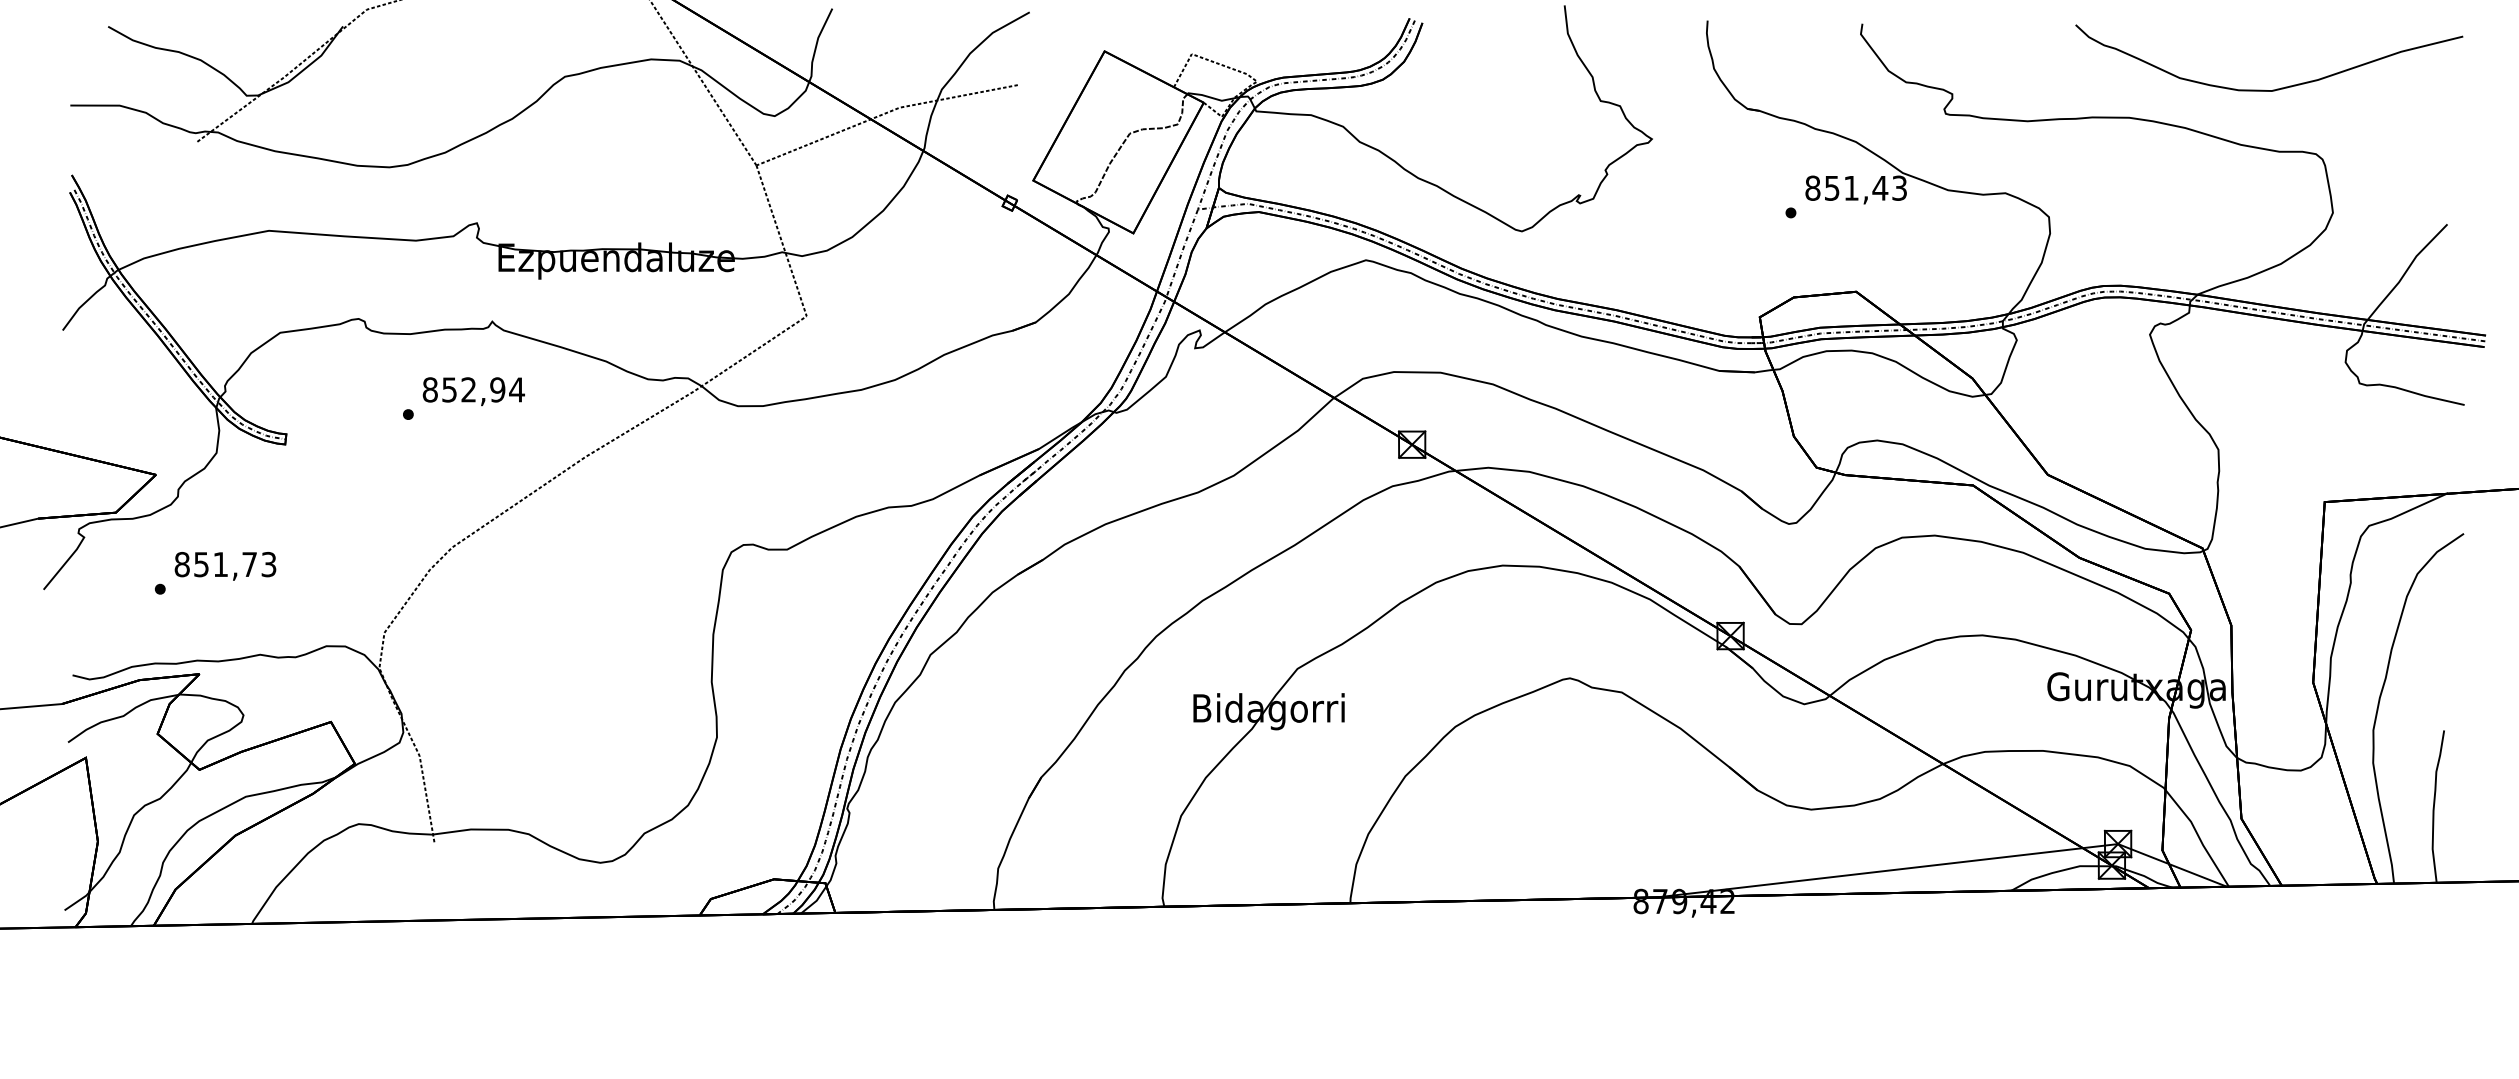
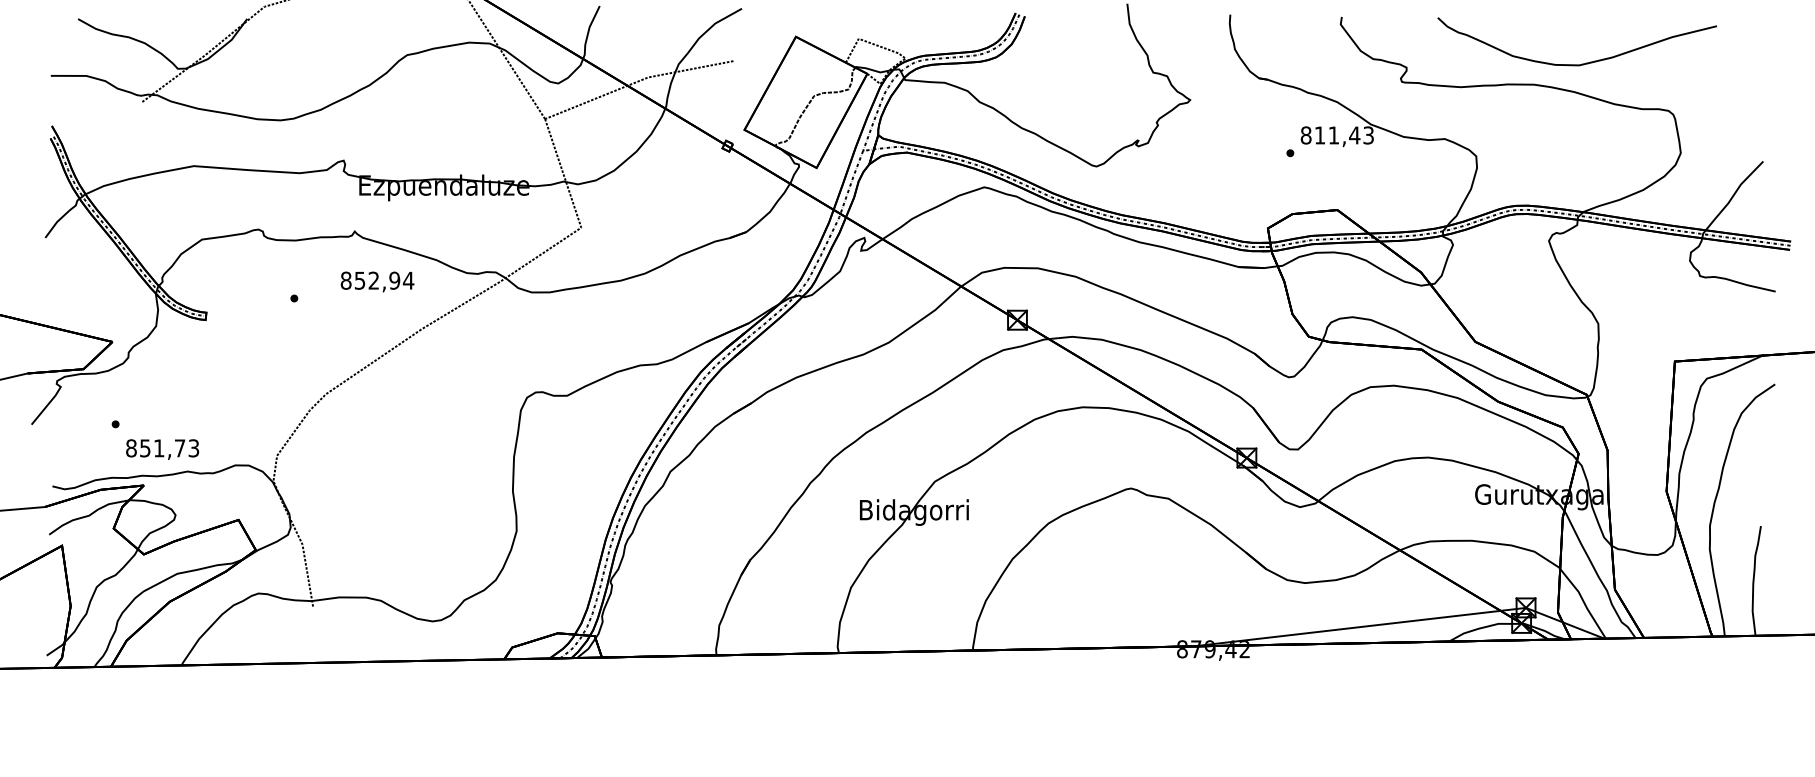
curve: (2277, 88) -> (1583, 63), moved
text: (1832, 188) -> (1320, 135), 851,43 -> 811,43
text: (473, 391) -> (377, 281), moved
text: (225, 566) -> (162, 449), moved

